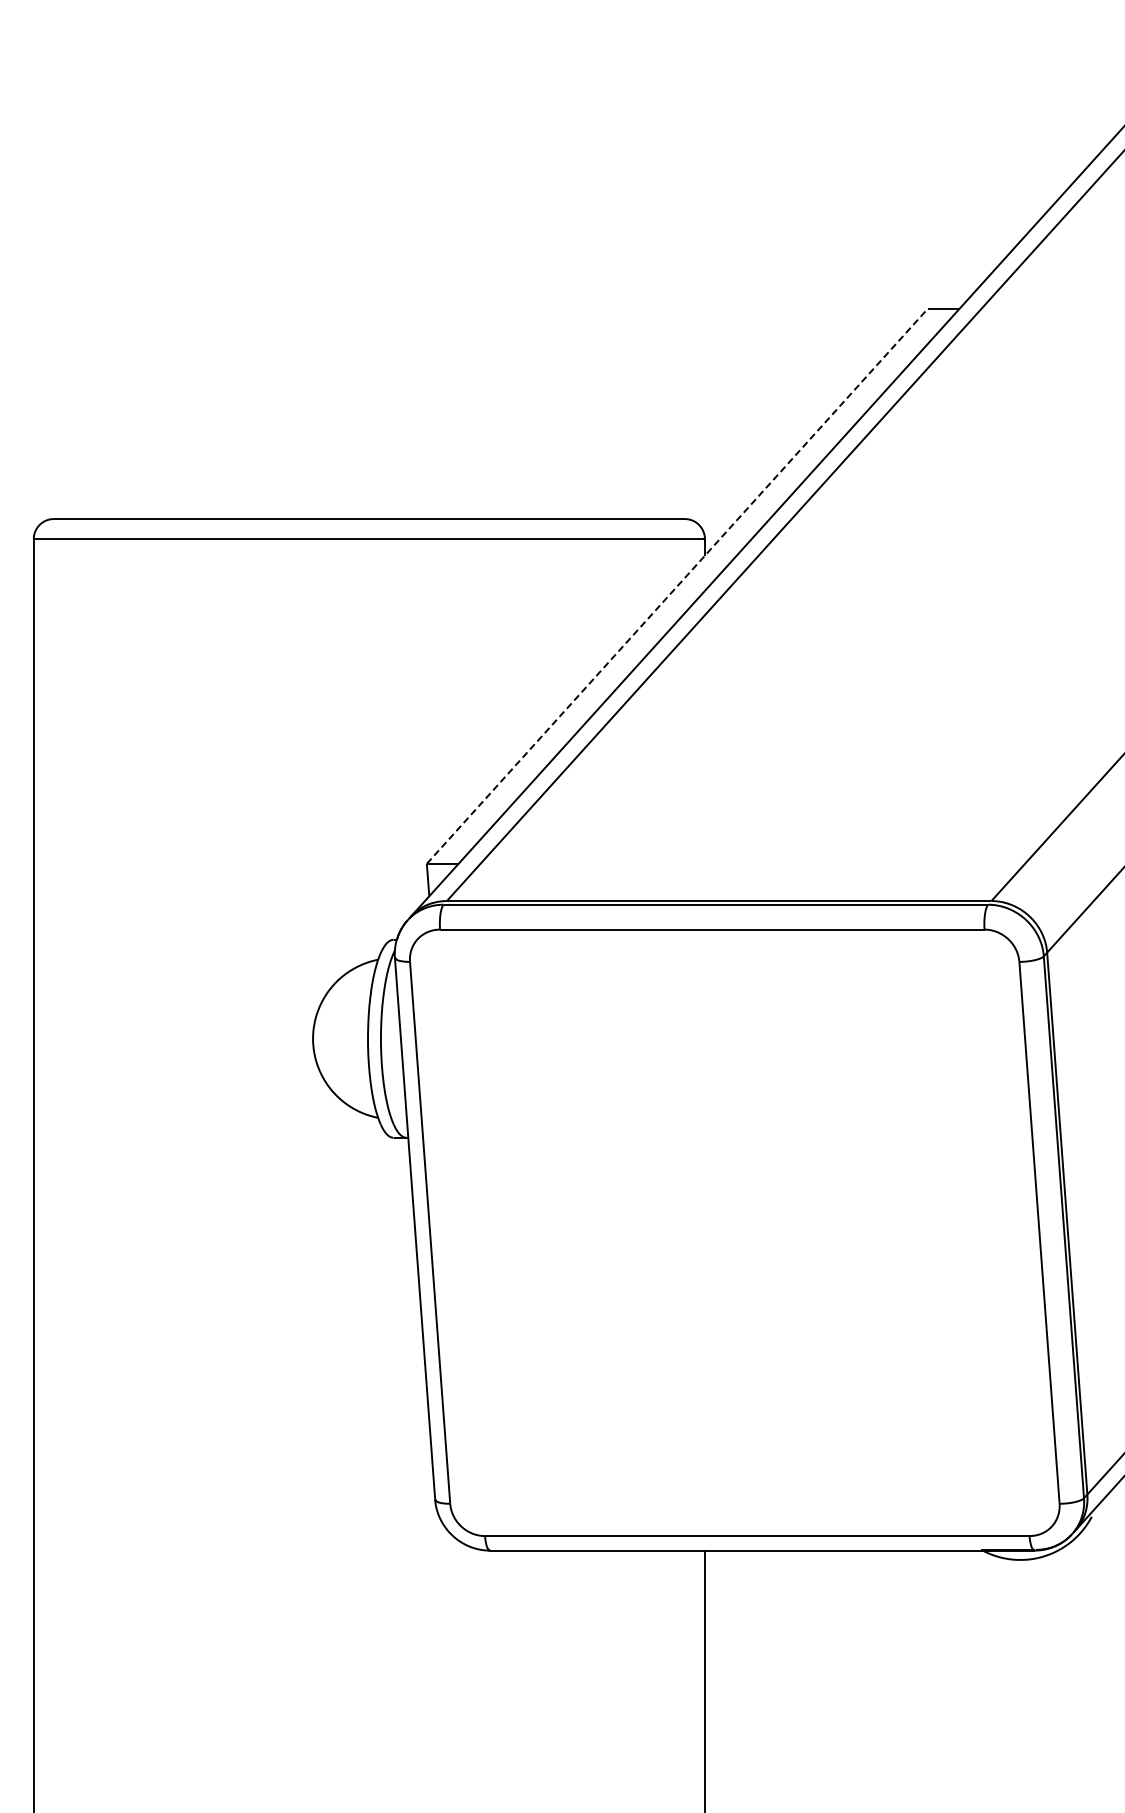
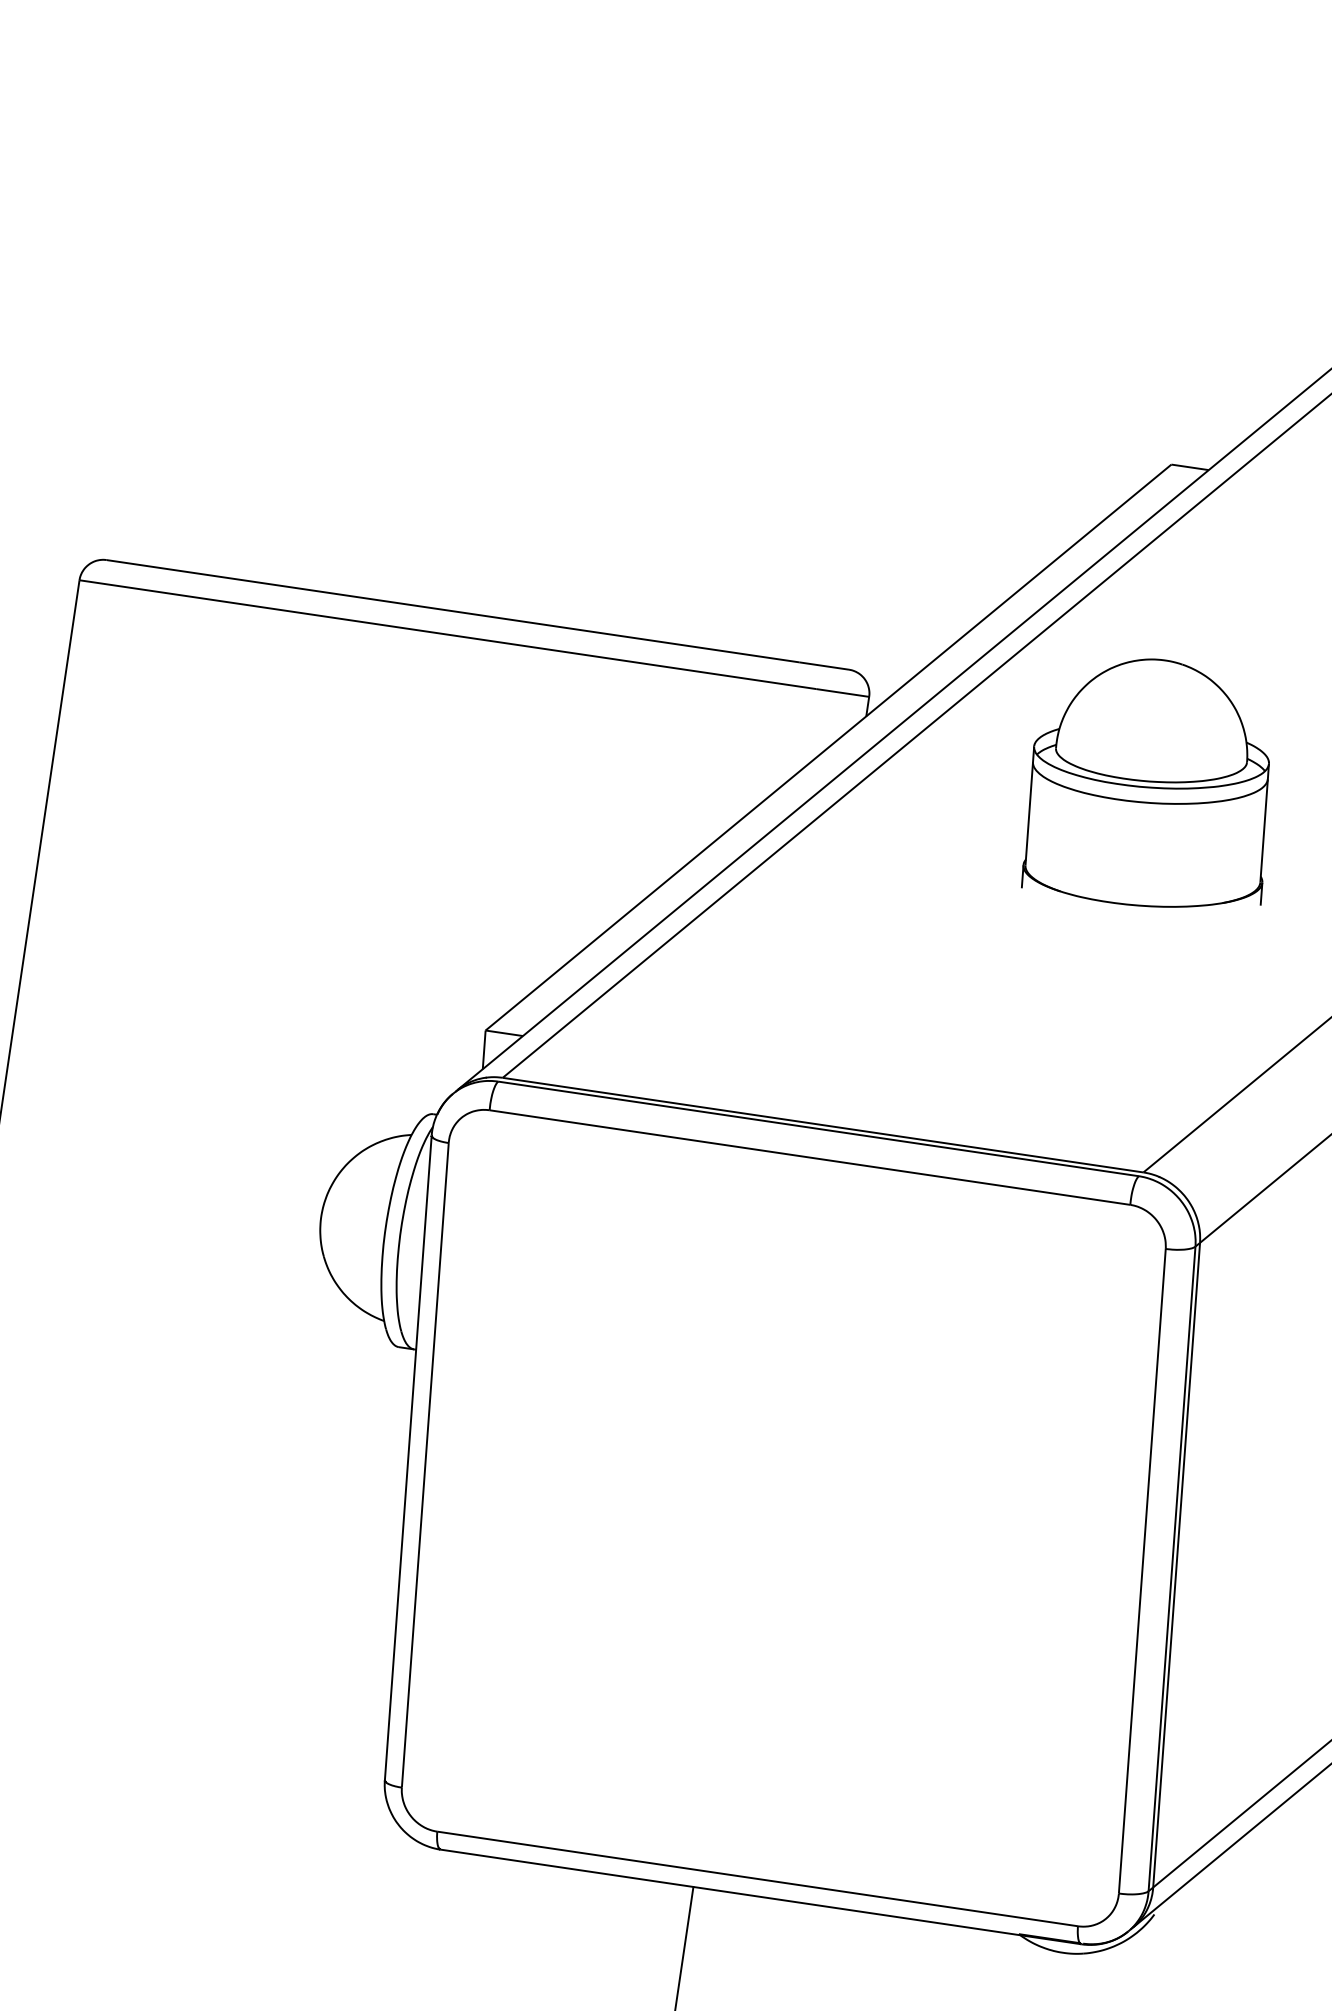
part: (951, 576) -> (1152, 783), added
line: (677, 586) -> (828, 747), dashed -> solid

